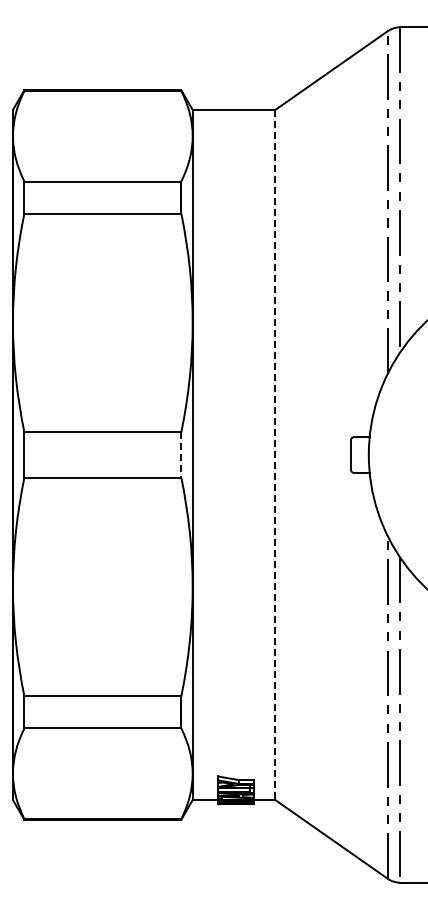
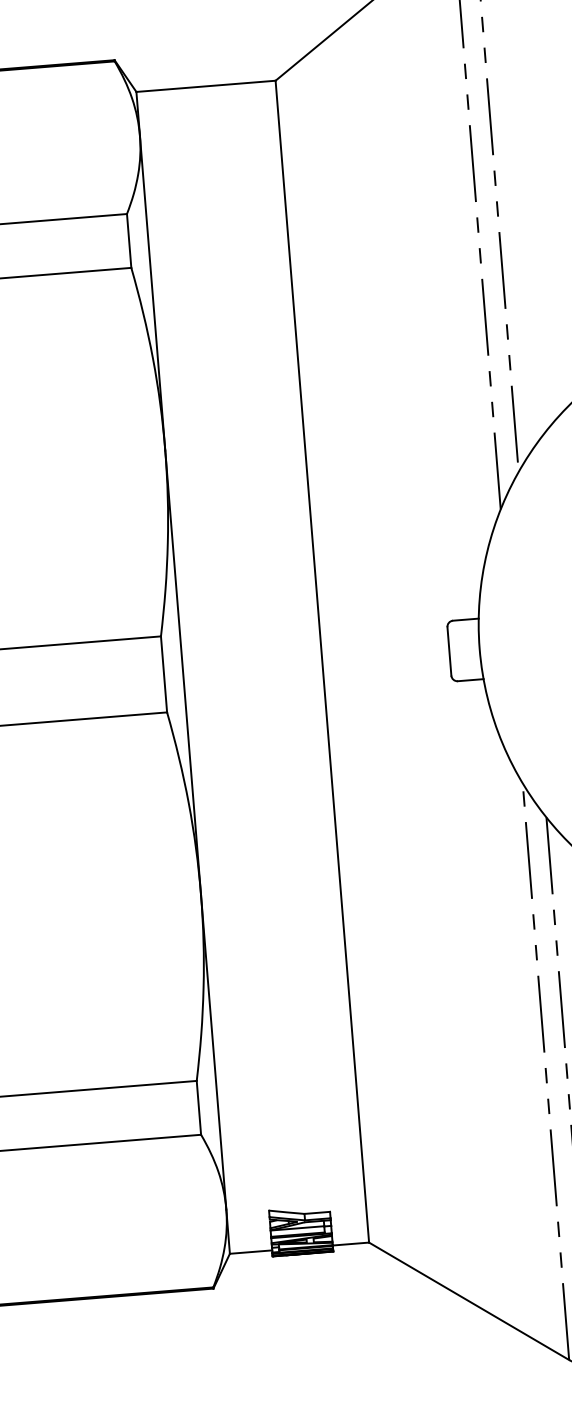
line: (181, 455) -> (164, 675), dashed -> solid
line: (275, 455) -> (322, 662), dashed -> solid

